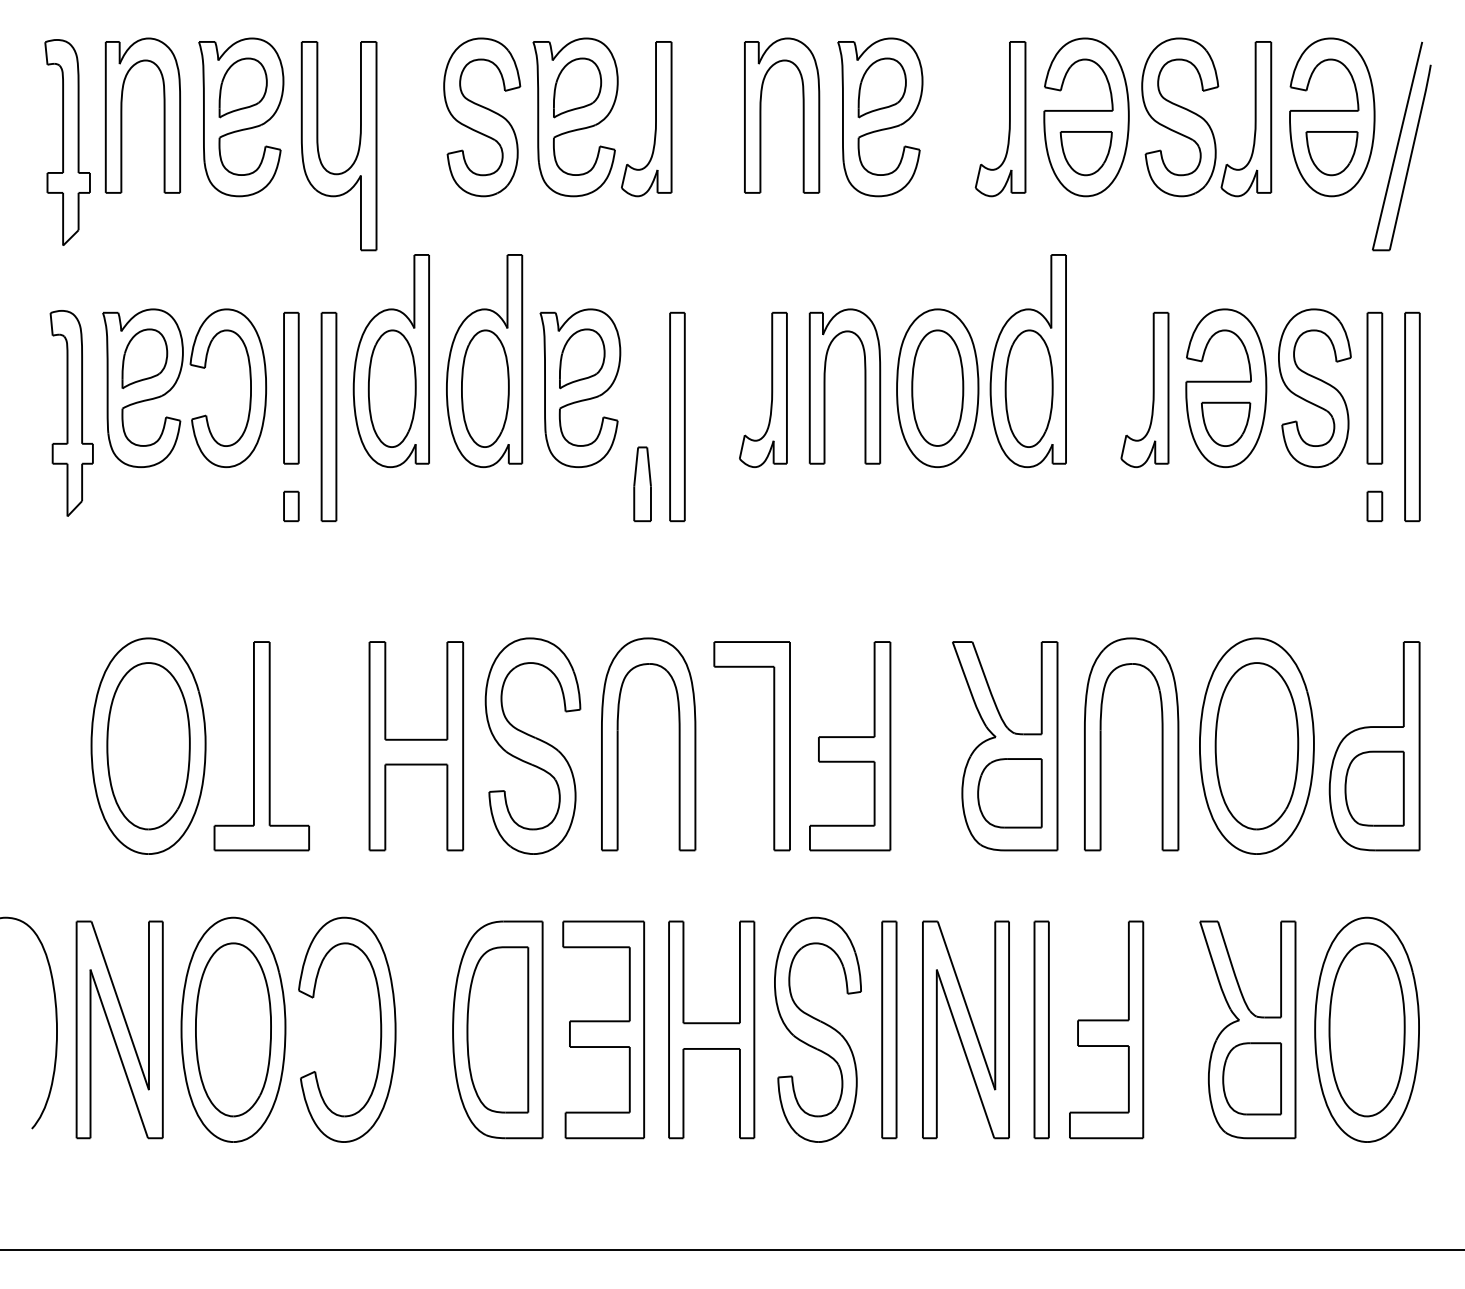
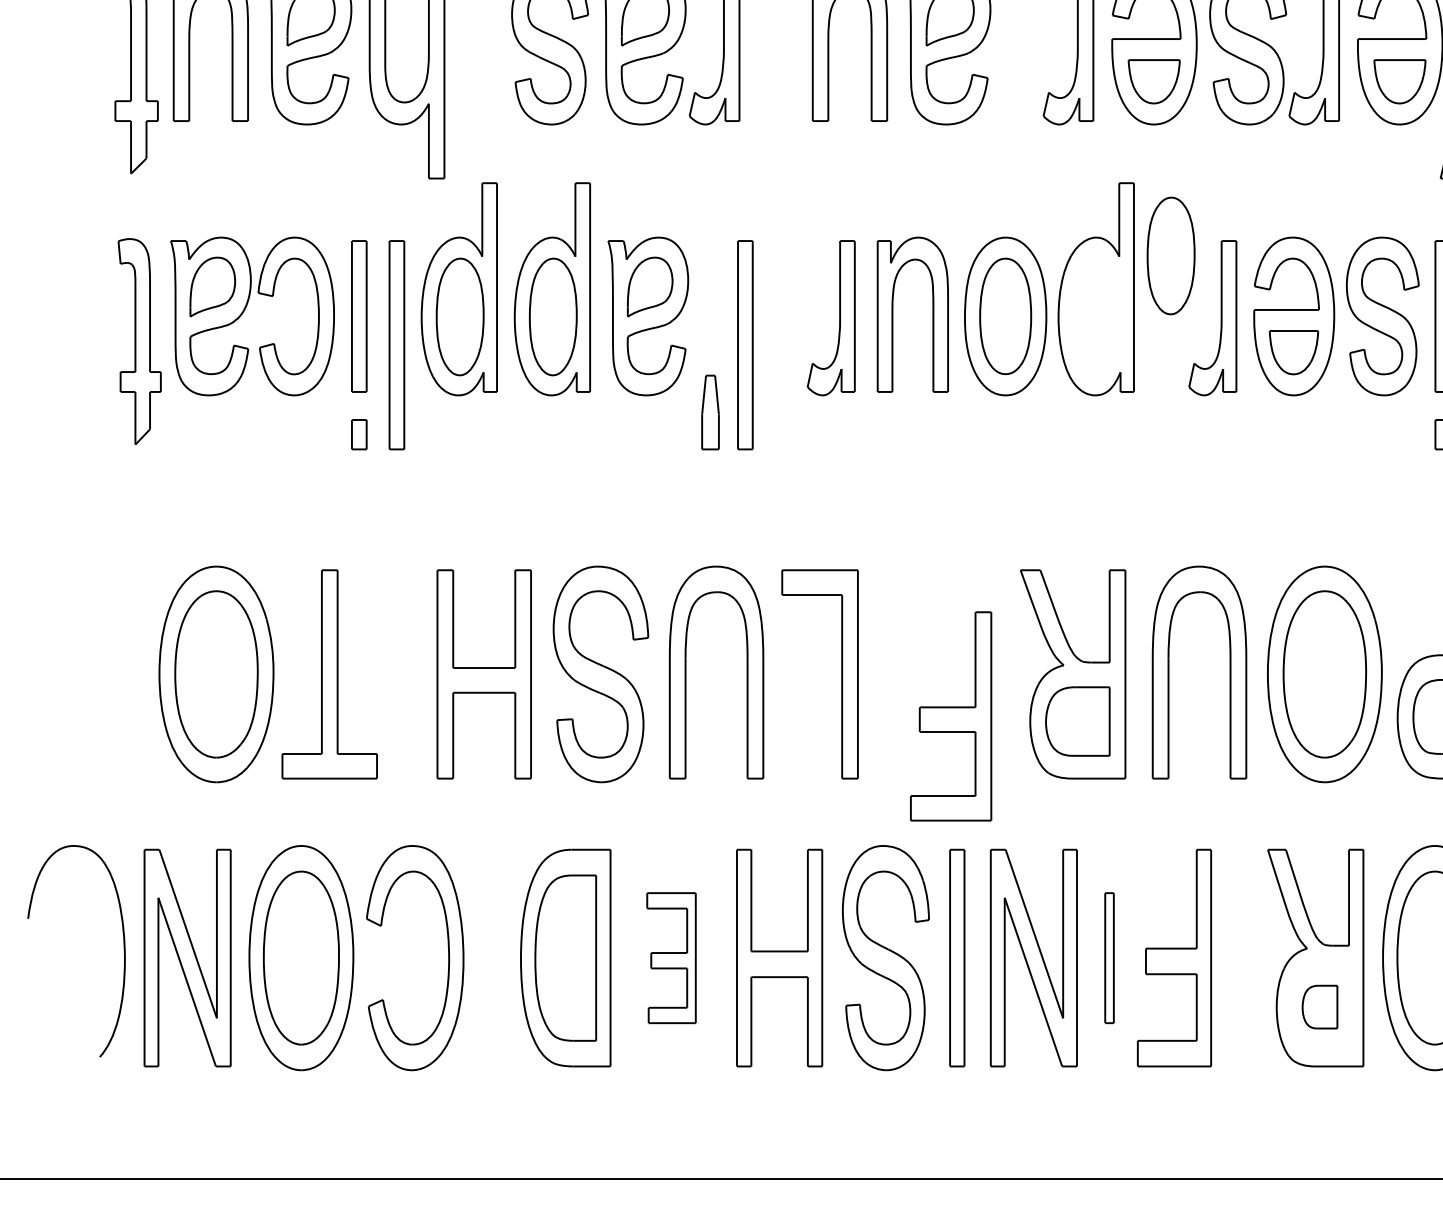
part: (1028, 388) -> (1170, 255), moved
part: (850, 746) -> (951, 716), moved
part: (603, 1029) -> (671, 957), size x0.6
part: (1041, 1029) -> (1109, 957), size x0.6
part: (1251, 1078) -> (1319, 1006), size x0.6

